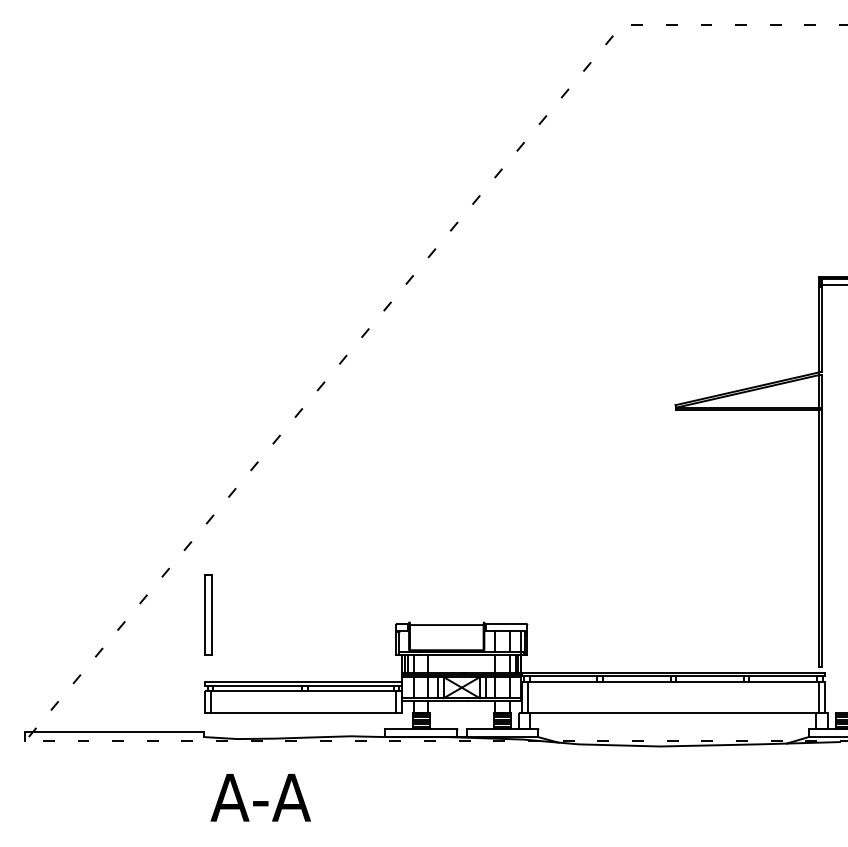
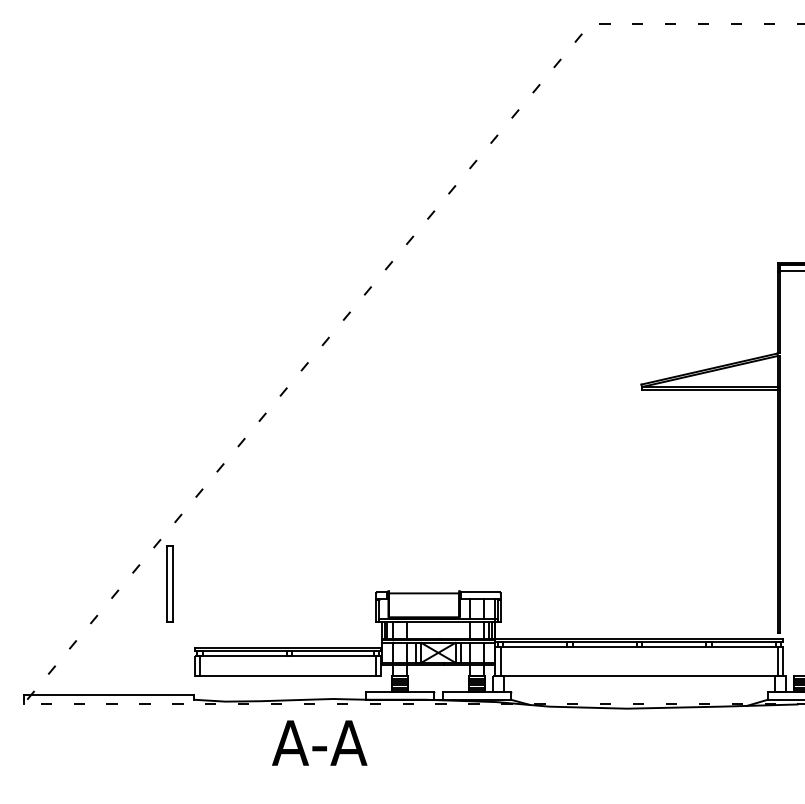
part: (208, 614) -> (170, 583), moved
text: (260, 797) -> (319, 742), moved

